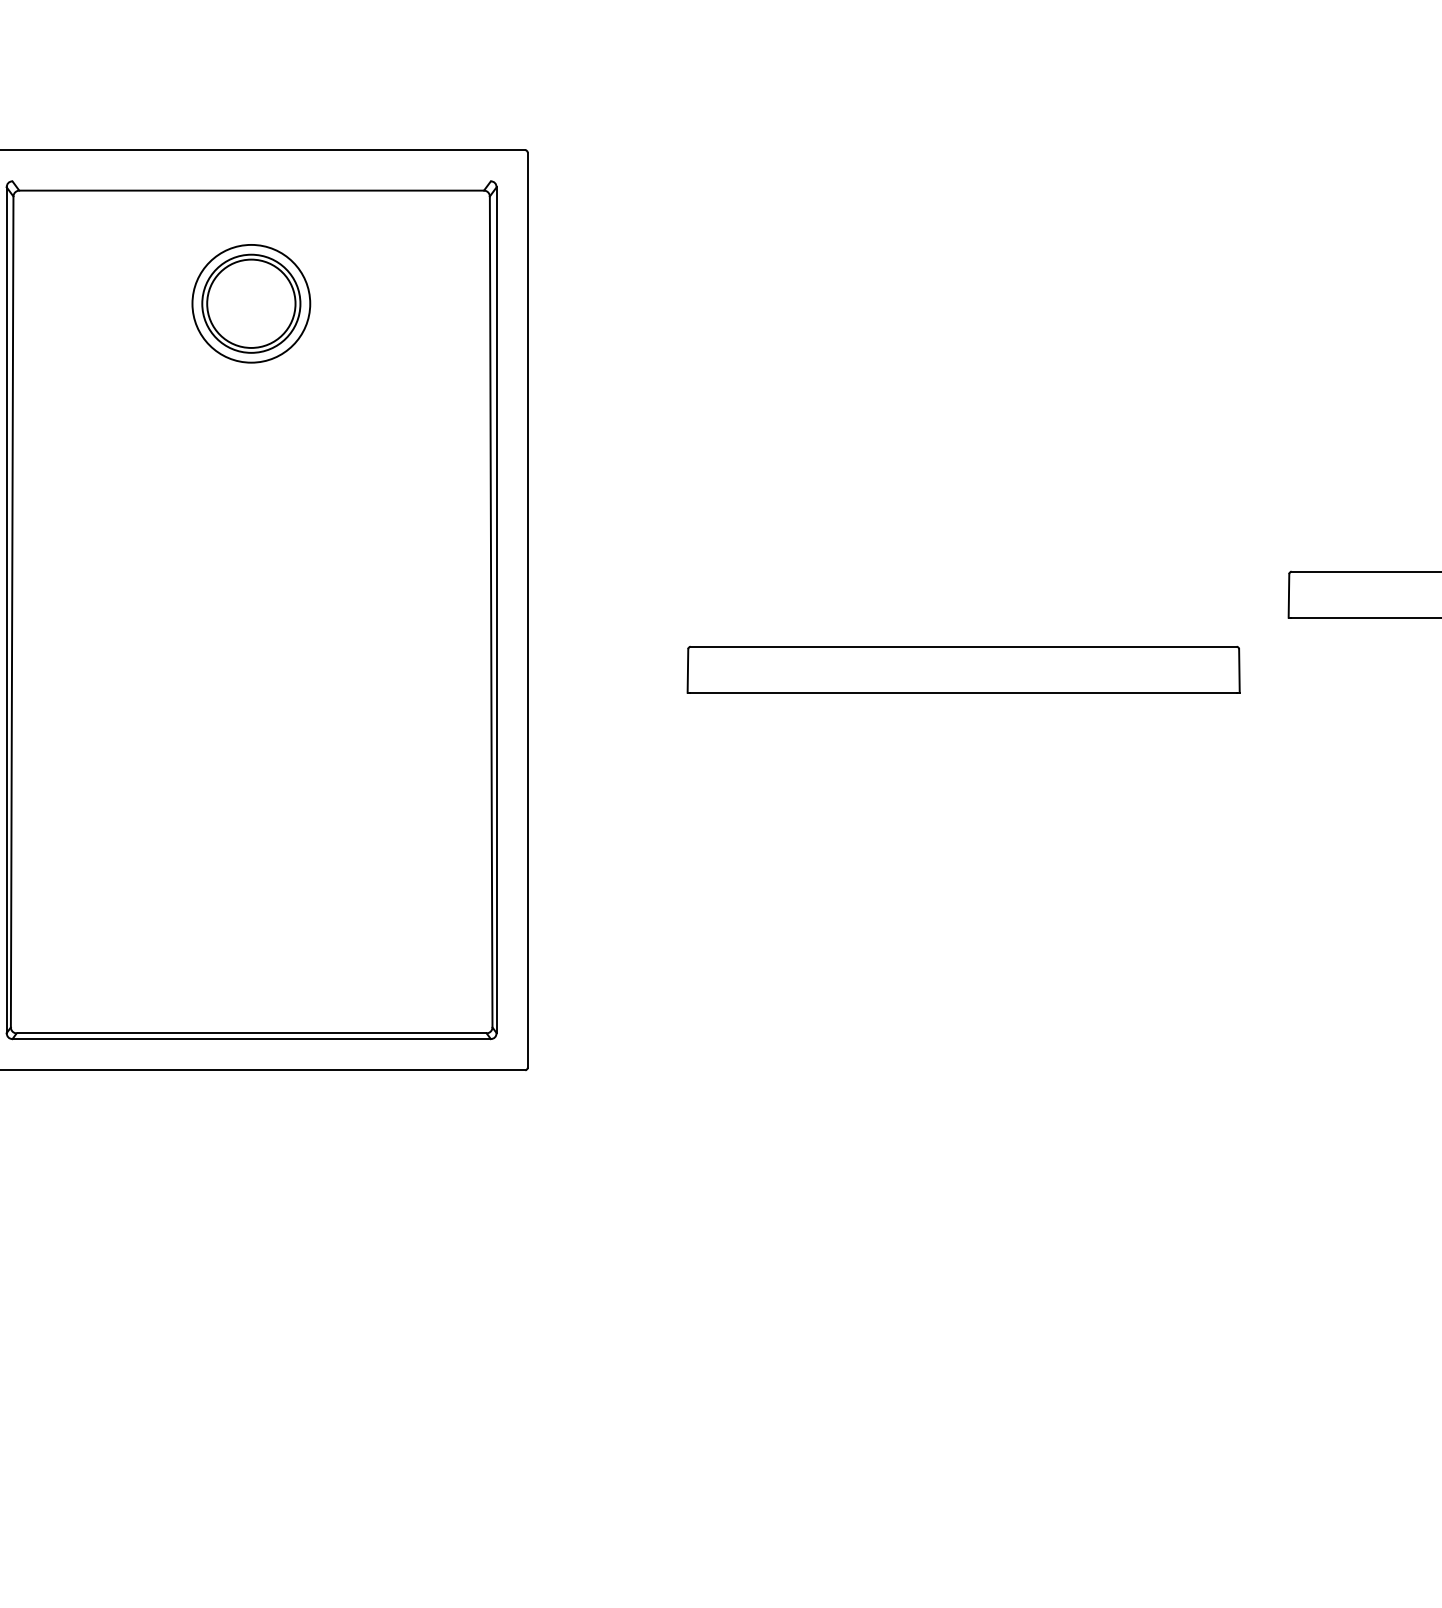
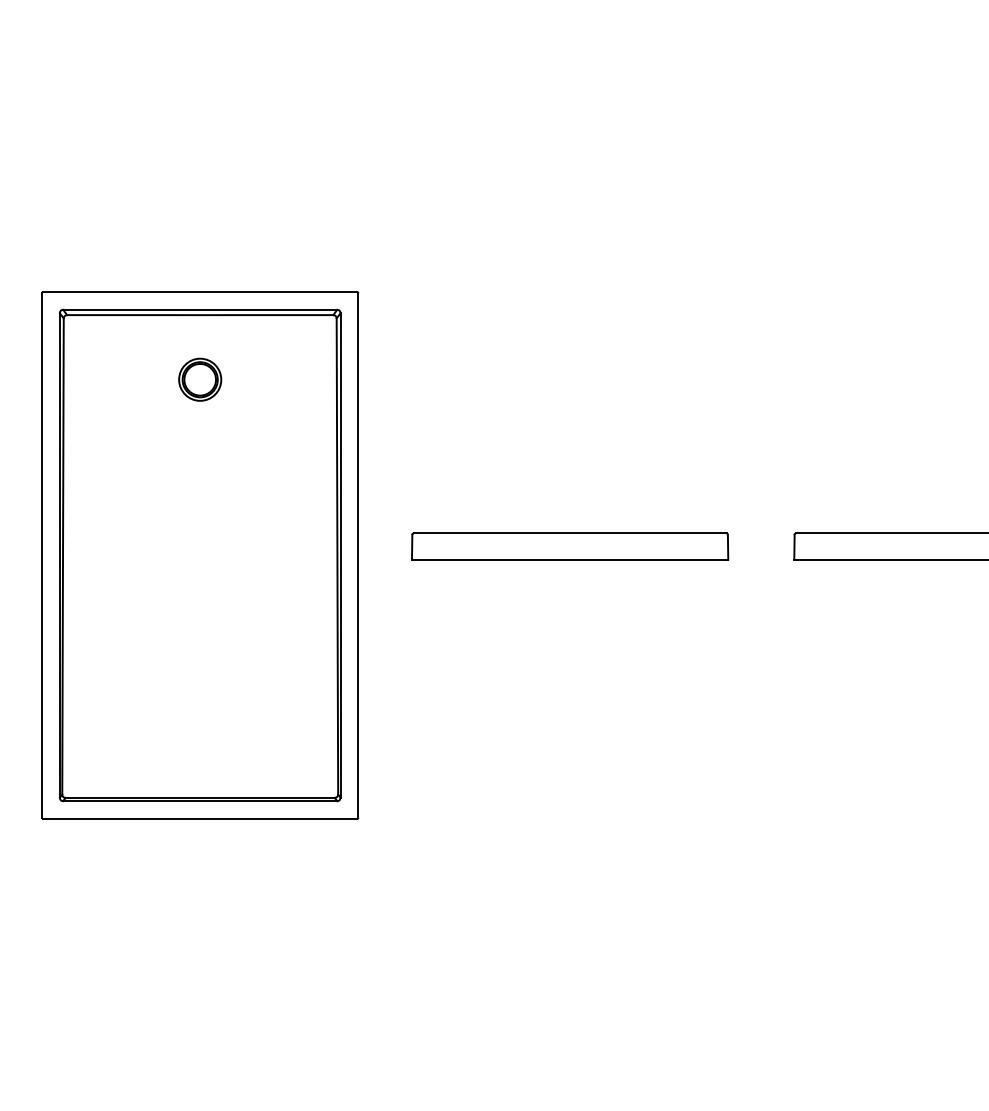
line: (252, 180) -> (200, 309), added
part: (252, 302) -> (200, 379), size x0.62
part: (964, 669) -> (570, 546), moved

